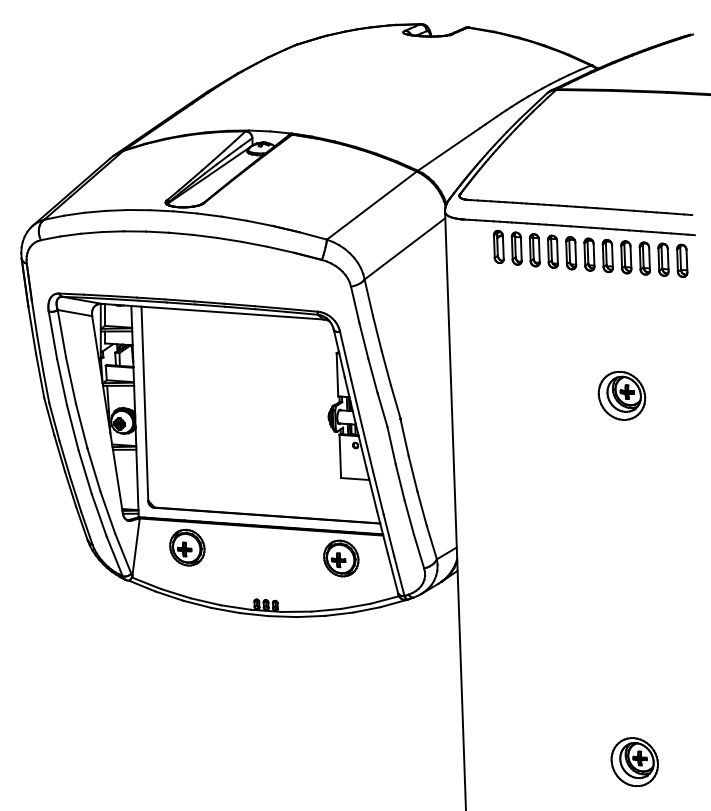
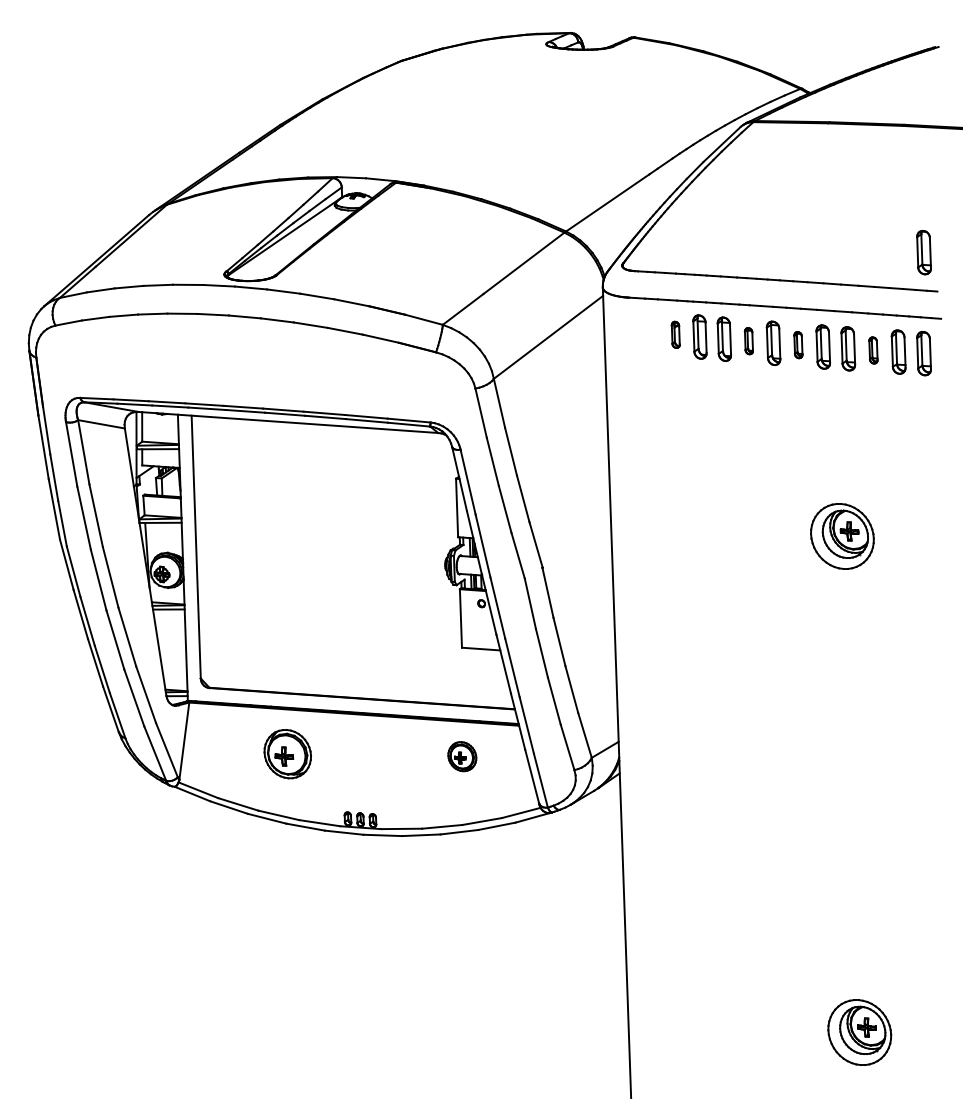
part: (681, 186) -> (923, 252), added
part: (498, 246) -> (675, 334), size x0.6
part: (552, 251) -> (748, 340), size x0.6
part: (589, 254) -> (798, 344), size x0.6
part: (644, 258) -> (873, 350), size x0.6
part: (187, 547) -> (287, 754), moved
part: (341, 558) -> (462, 756), size x0.6

